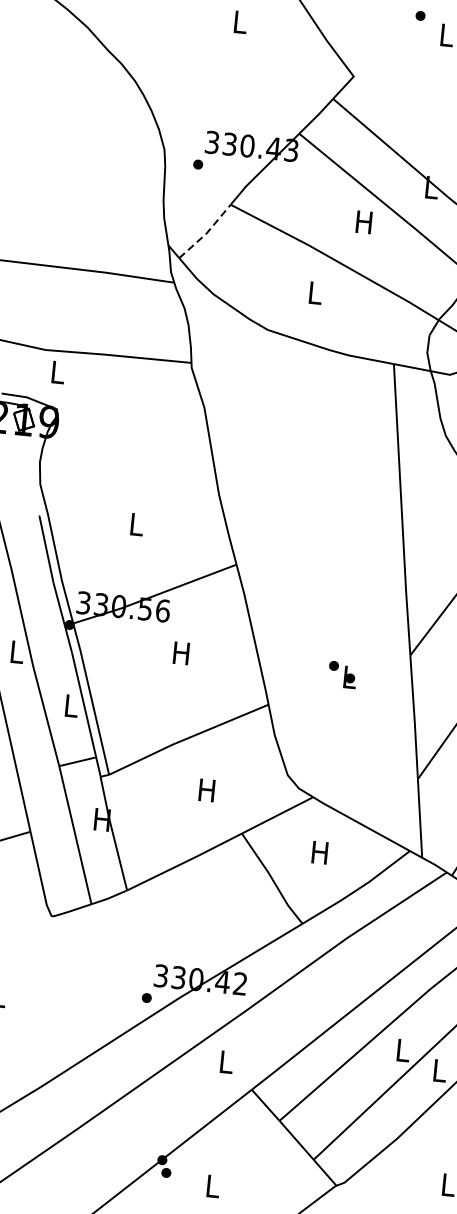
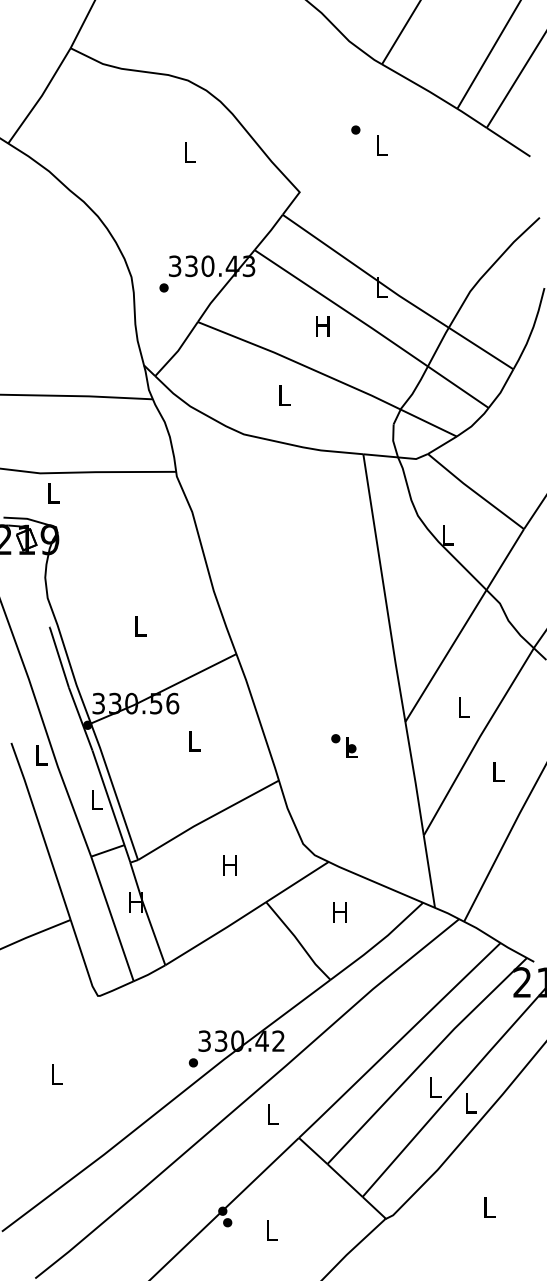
line: (206, 233) -> (178, 350), dashed -> solid
text: (181, 653) -> (193, 741), H -> L

